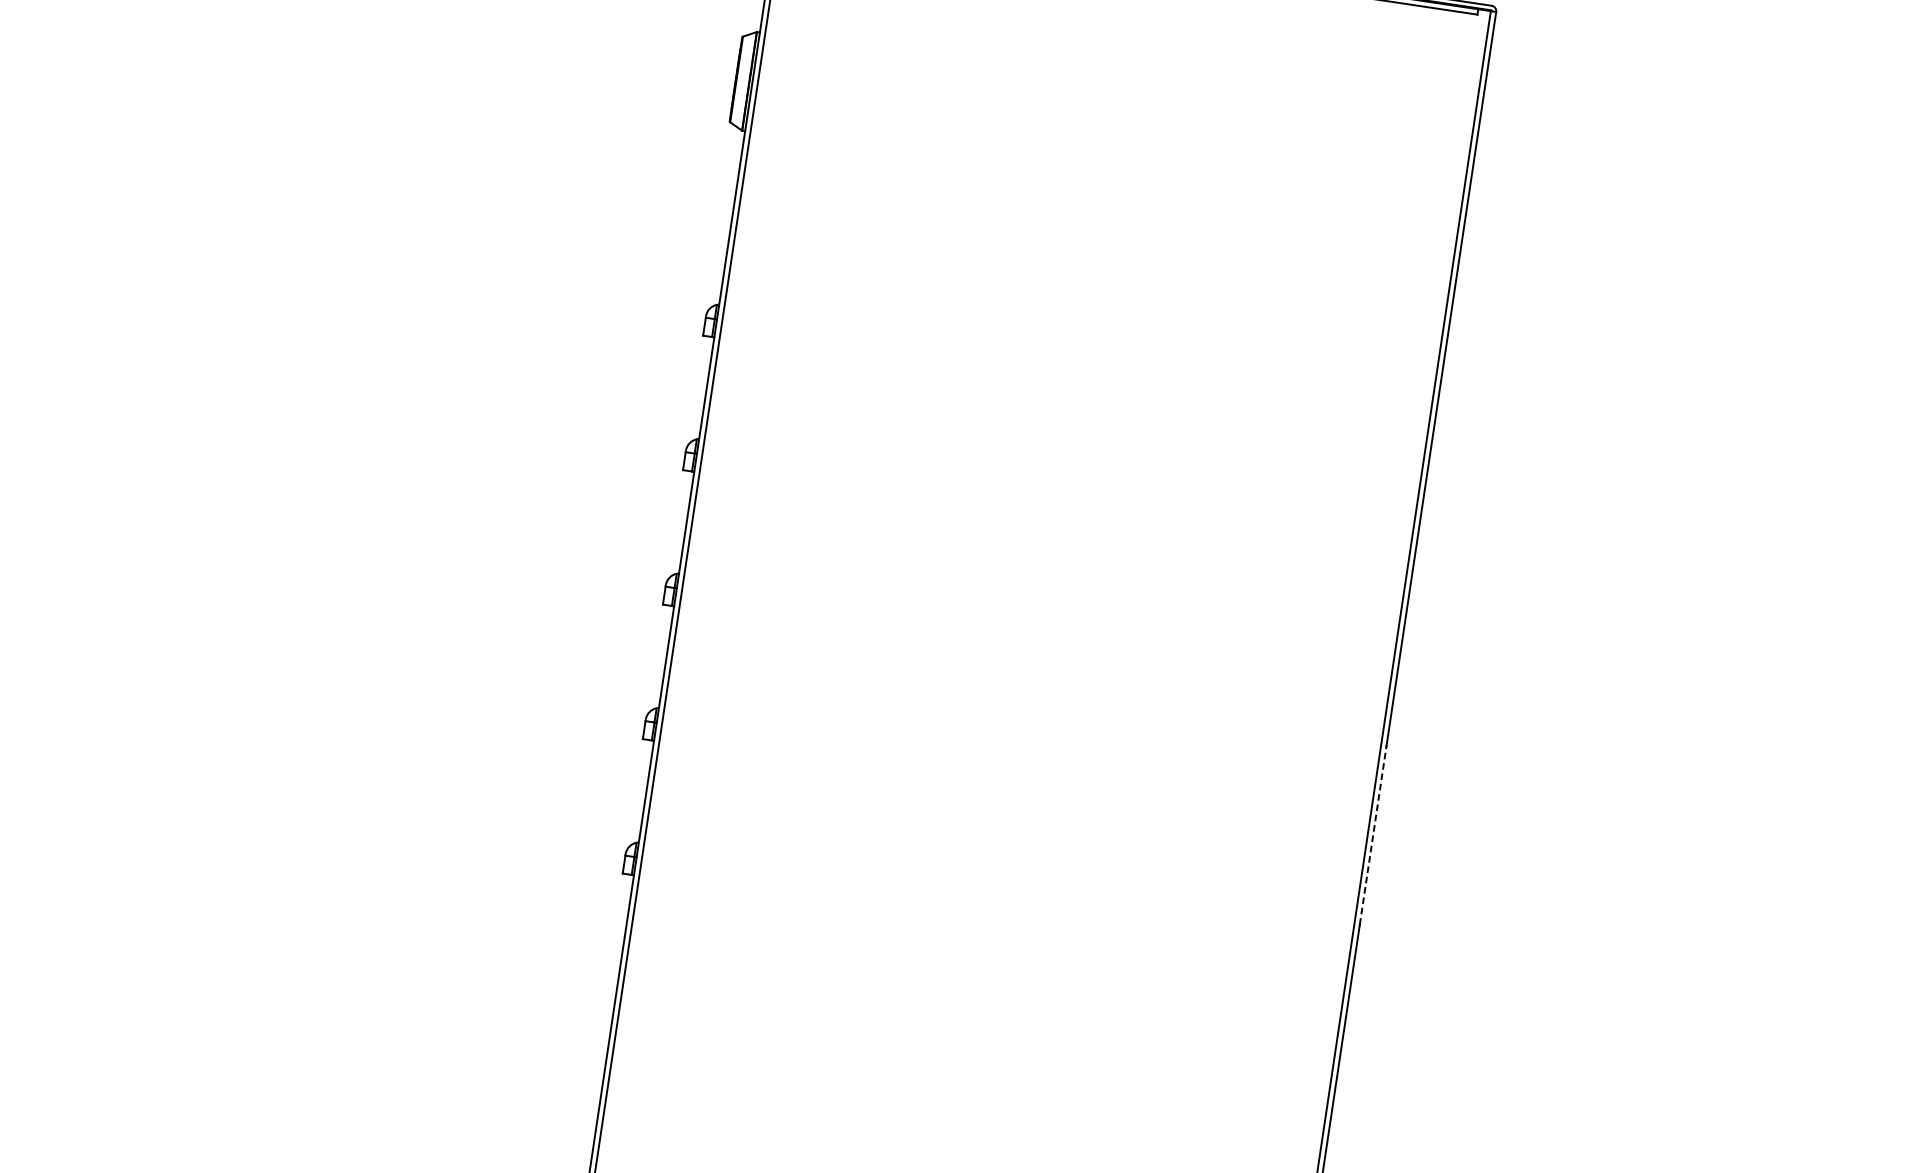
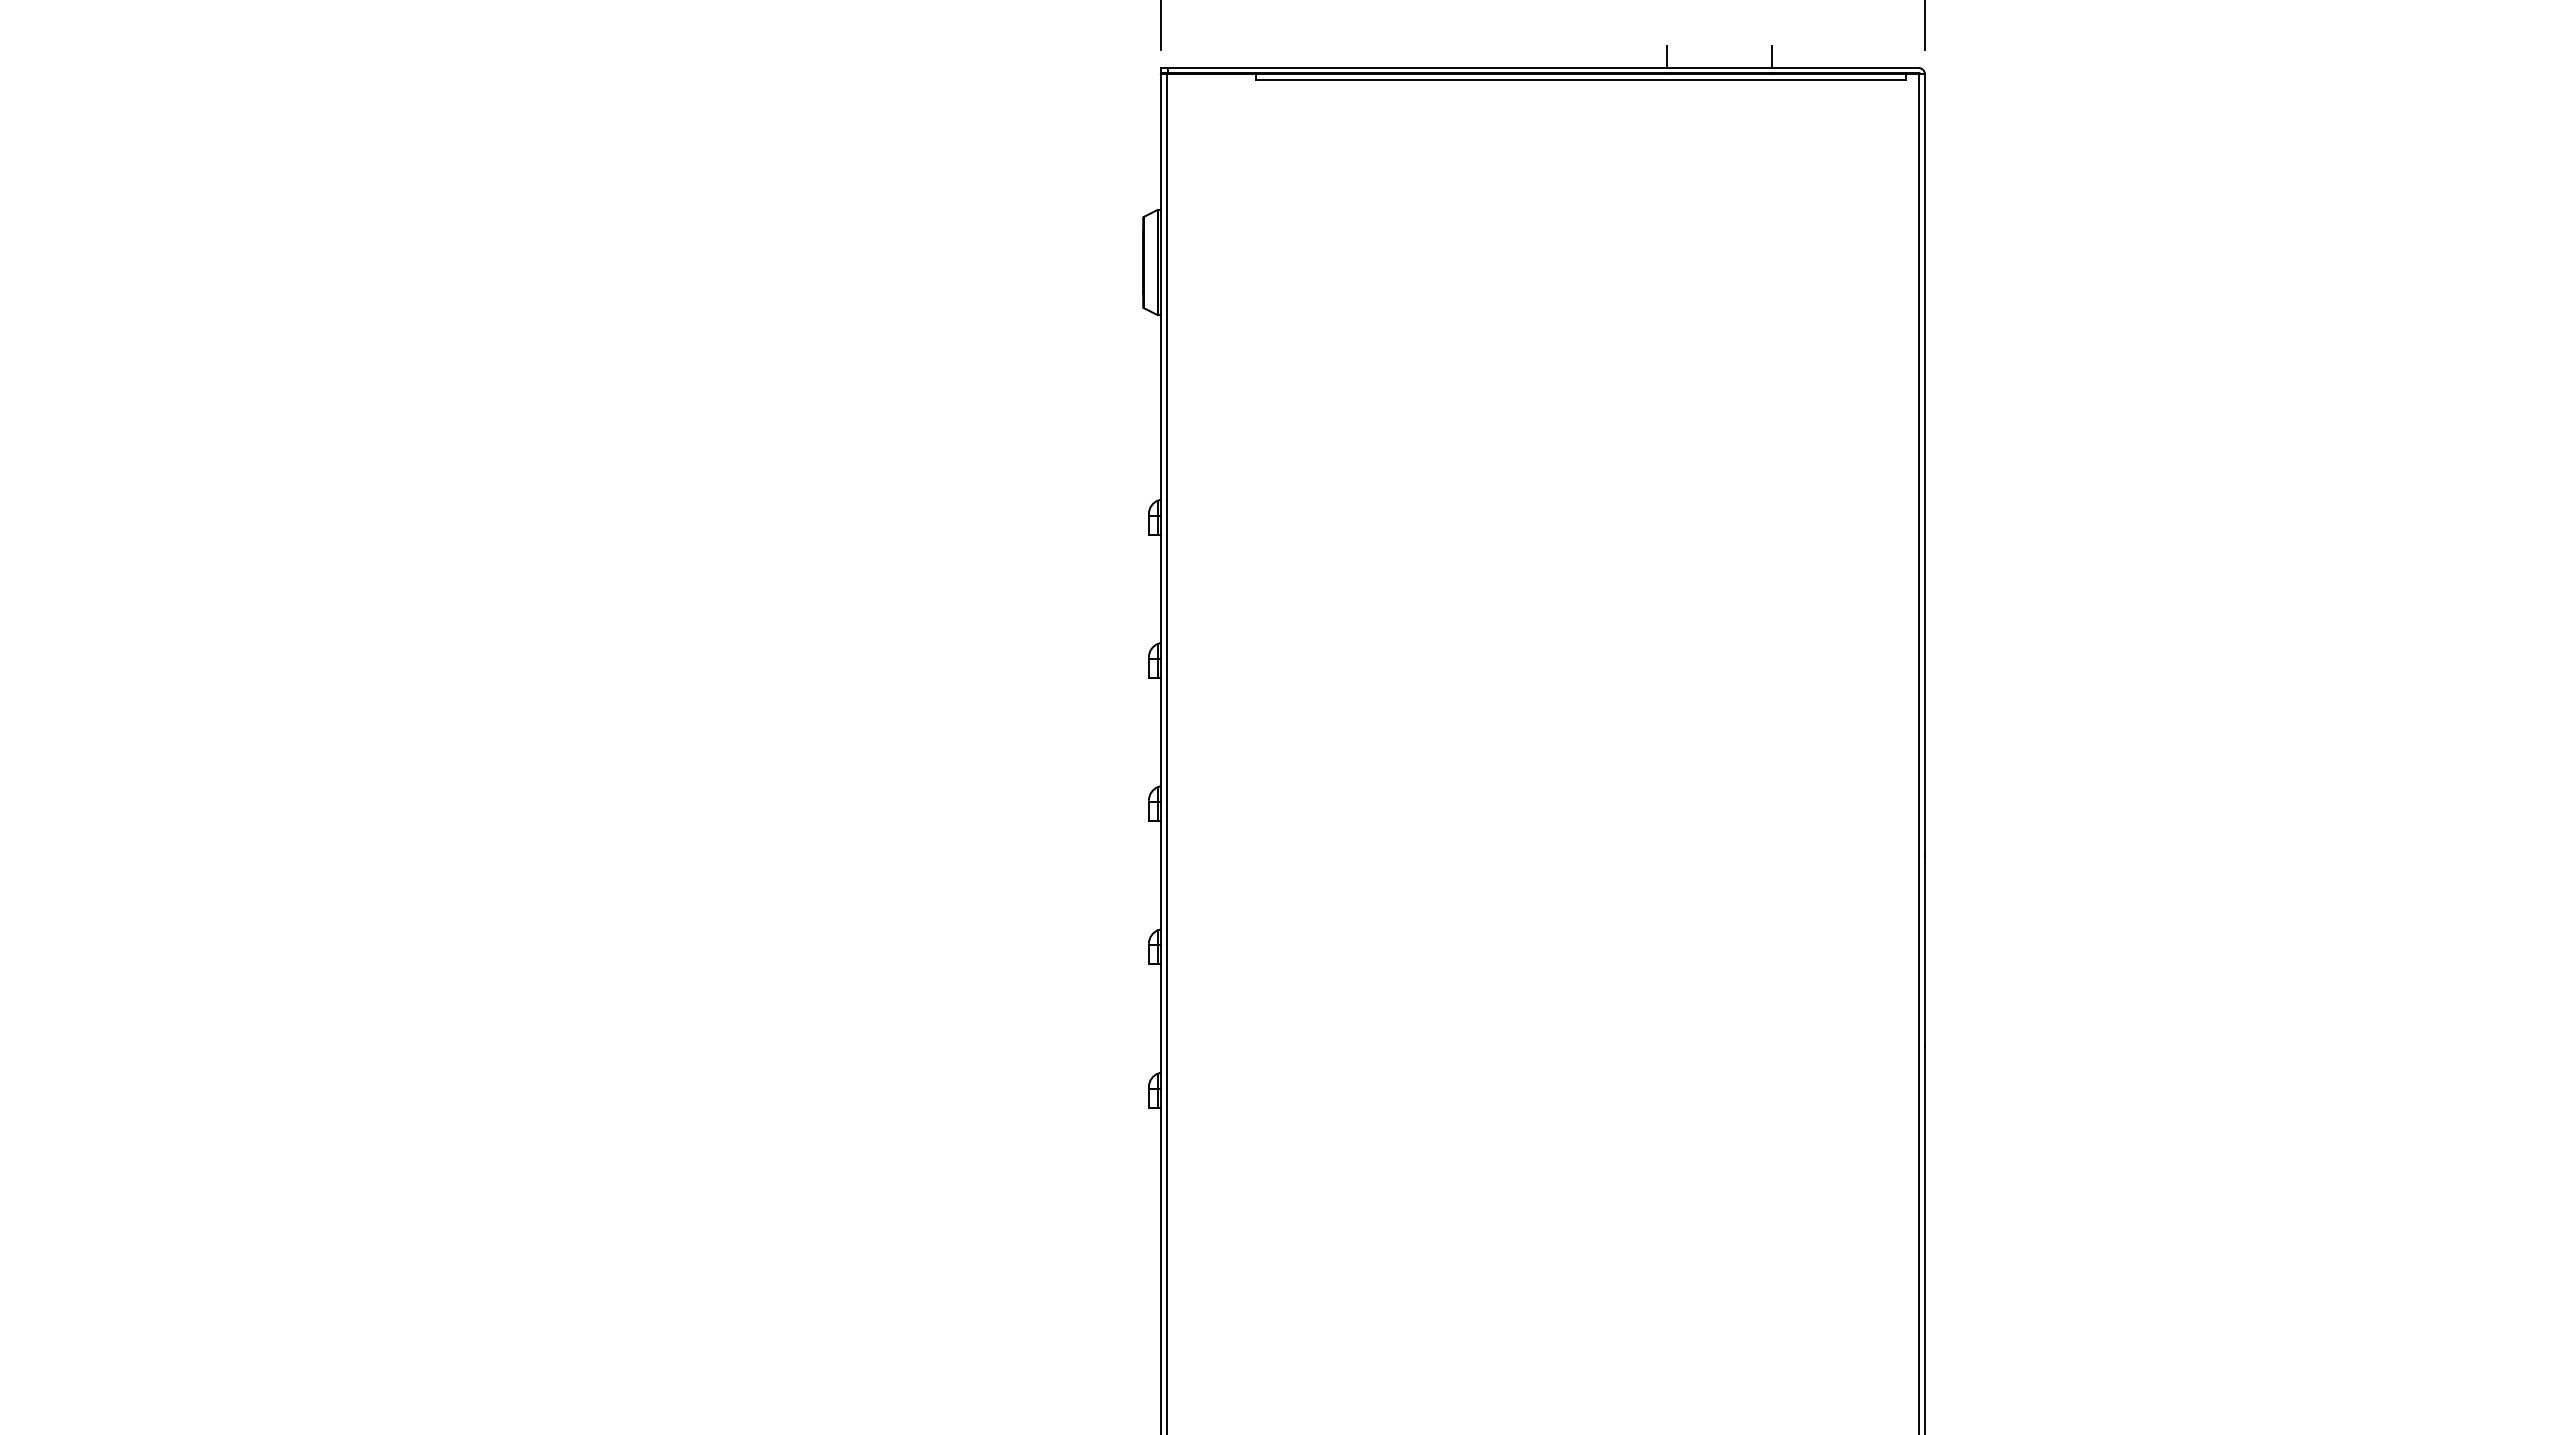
line: (1372, 835) -> (1924, 951), dashed -> solid

